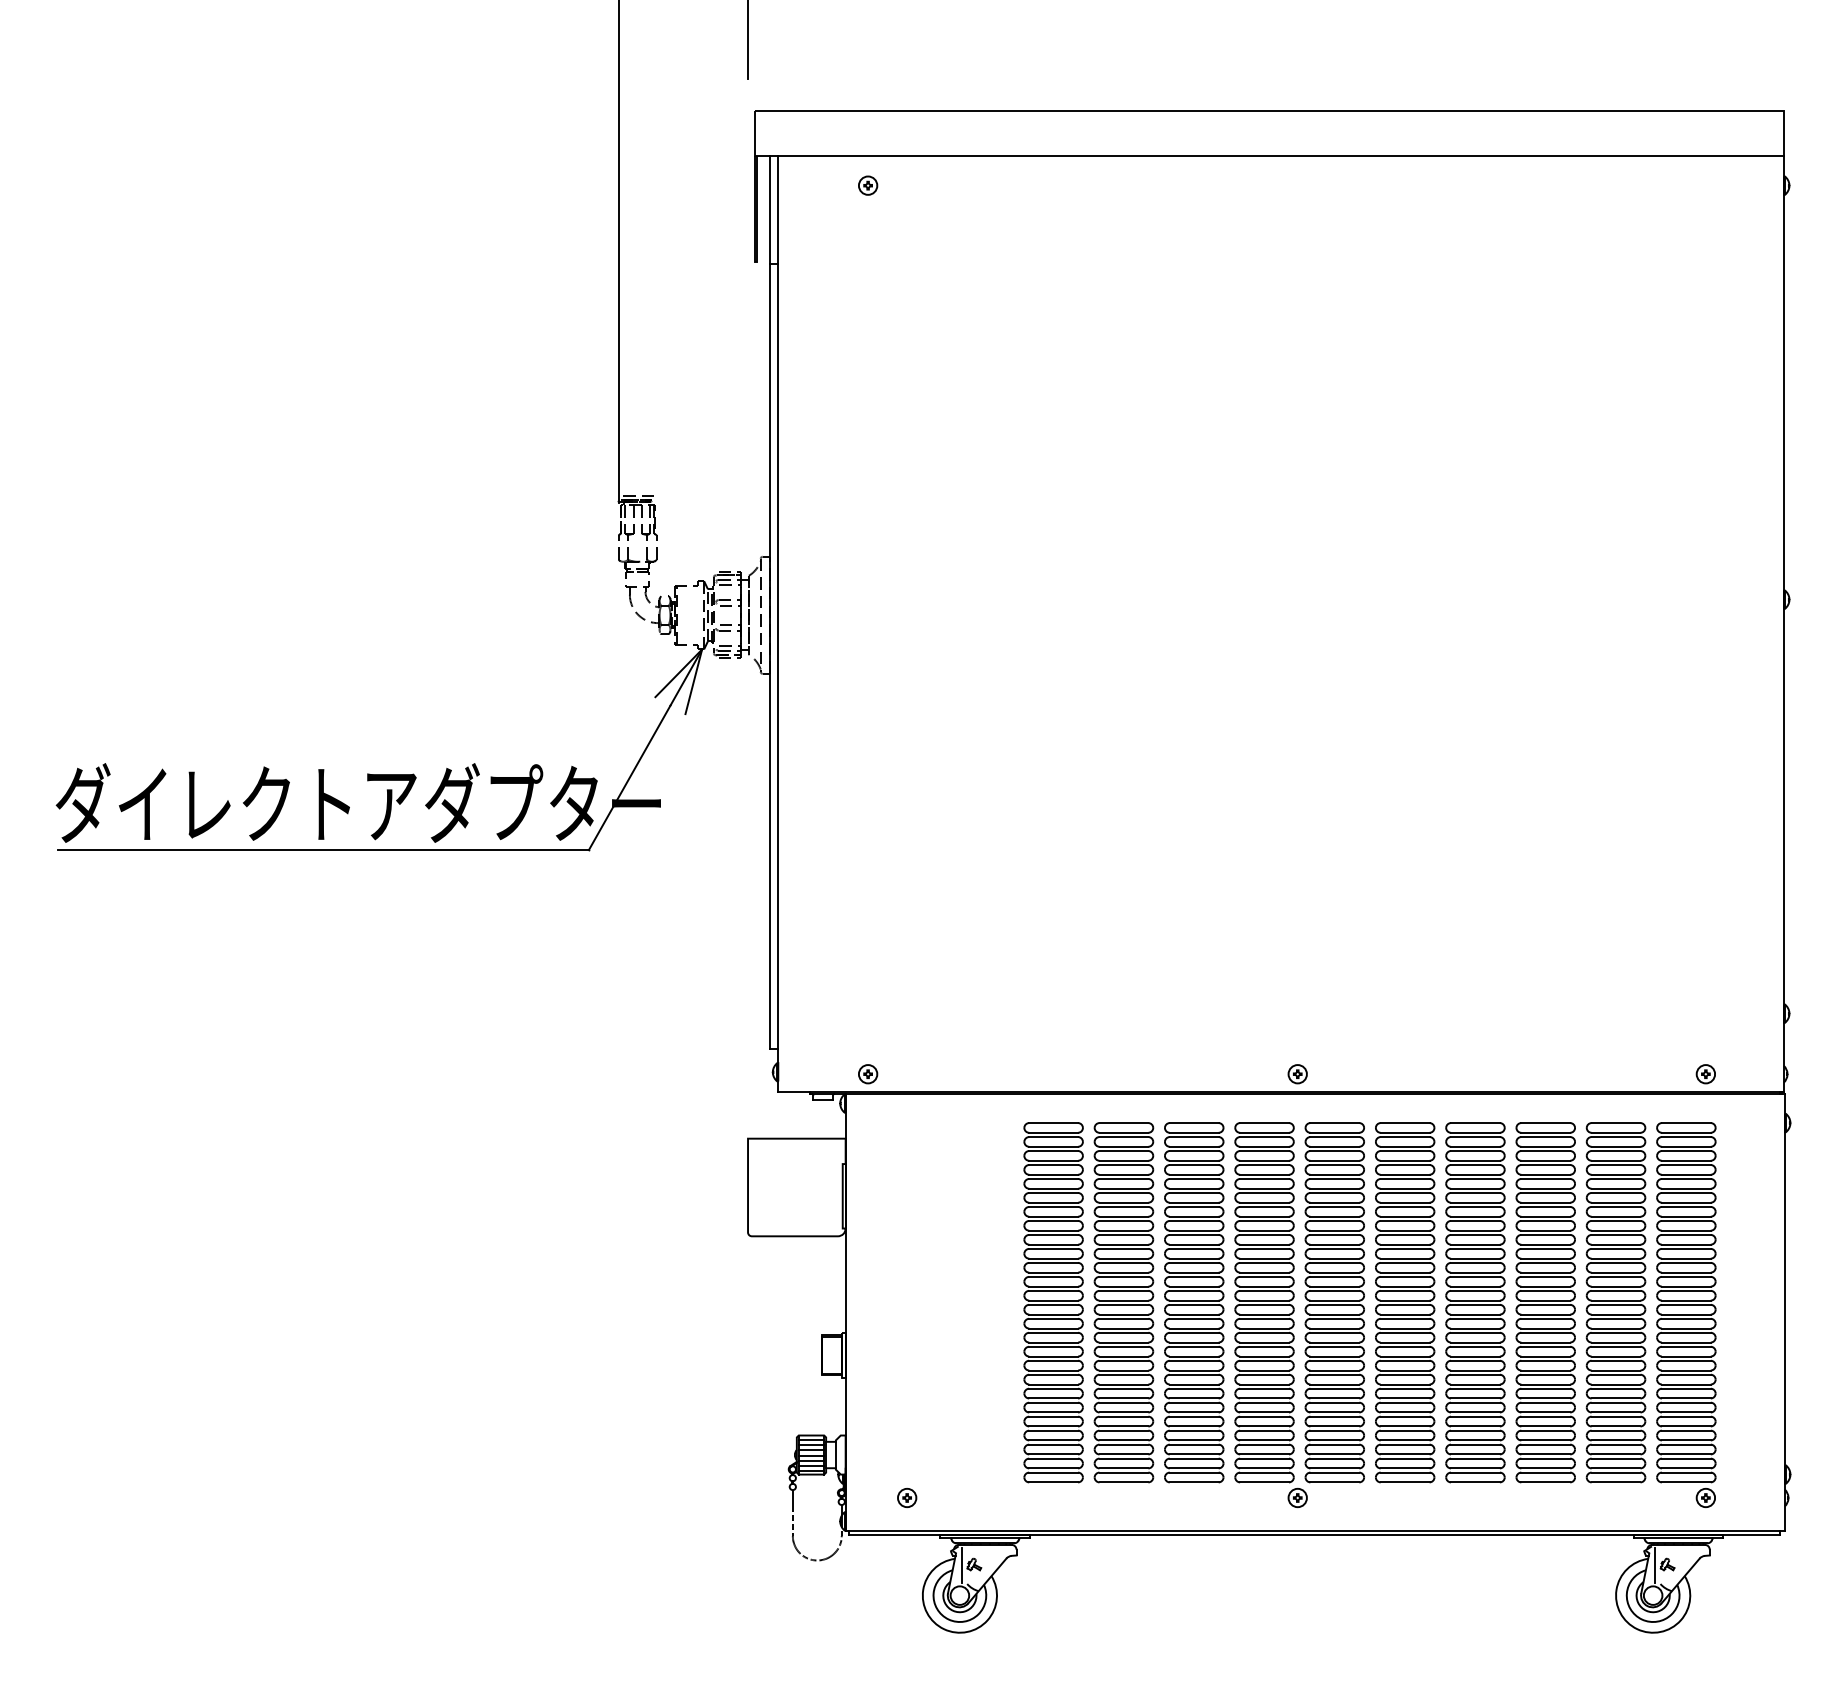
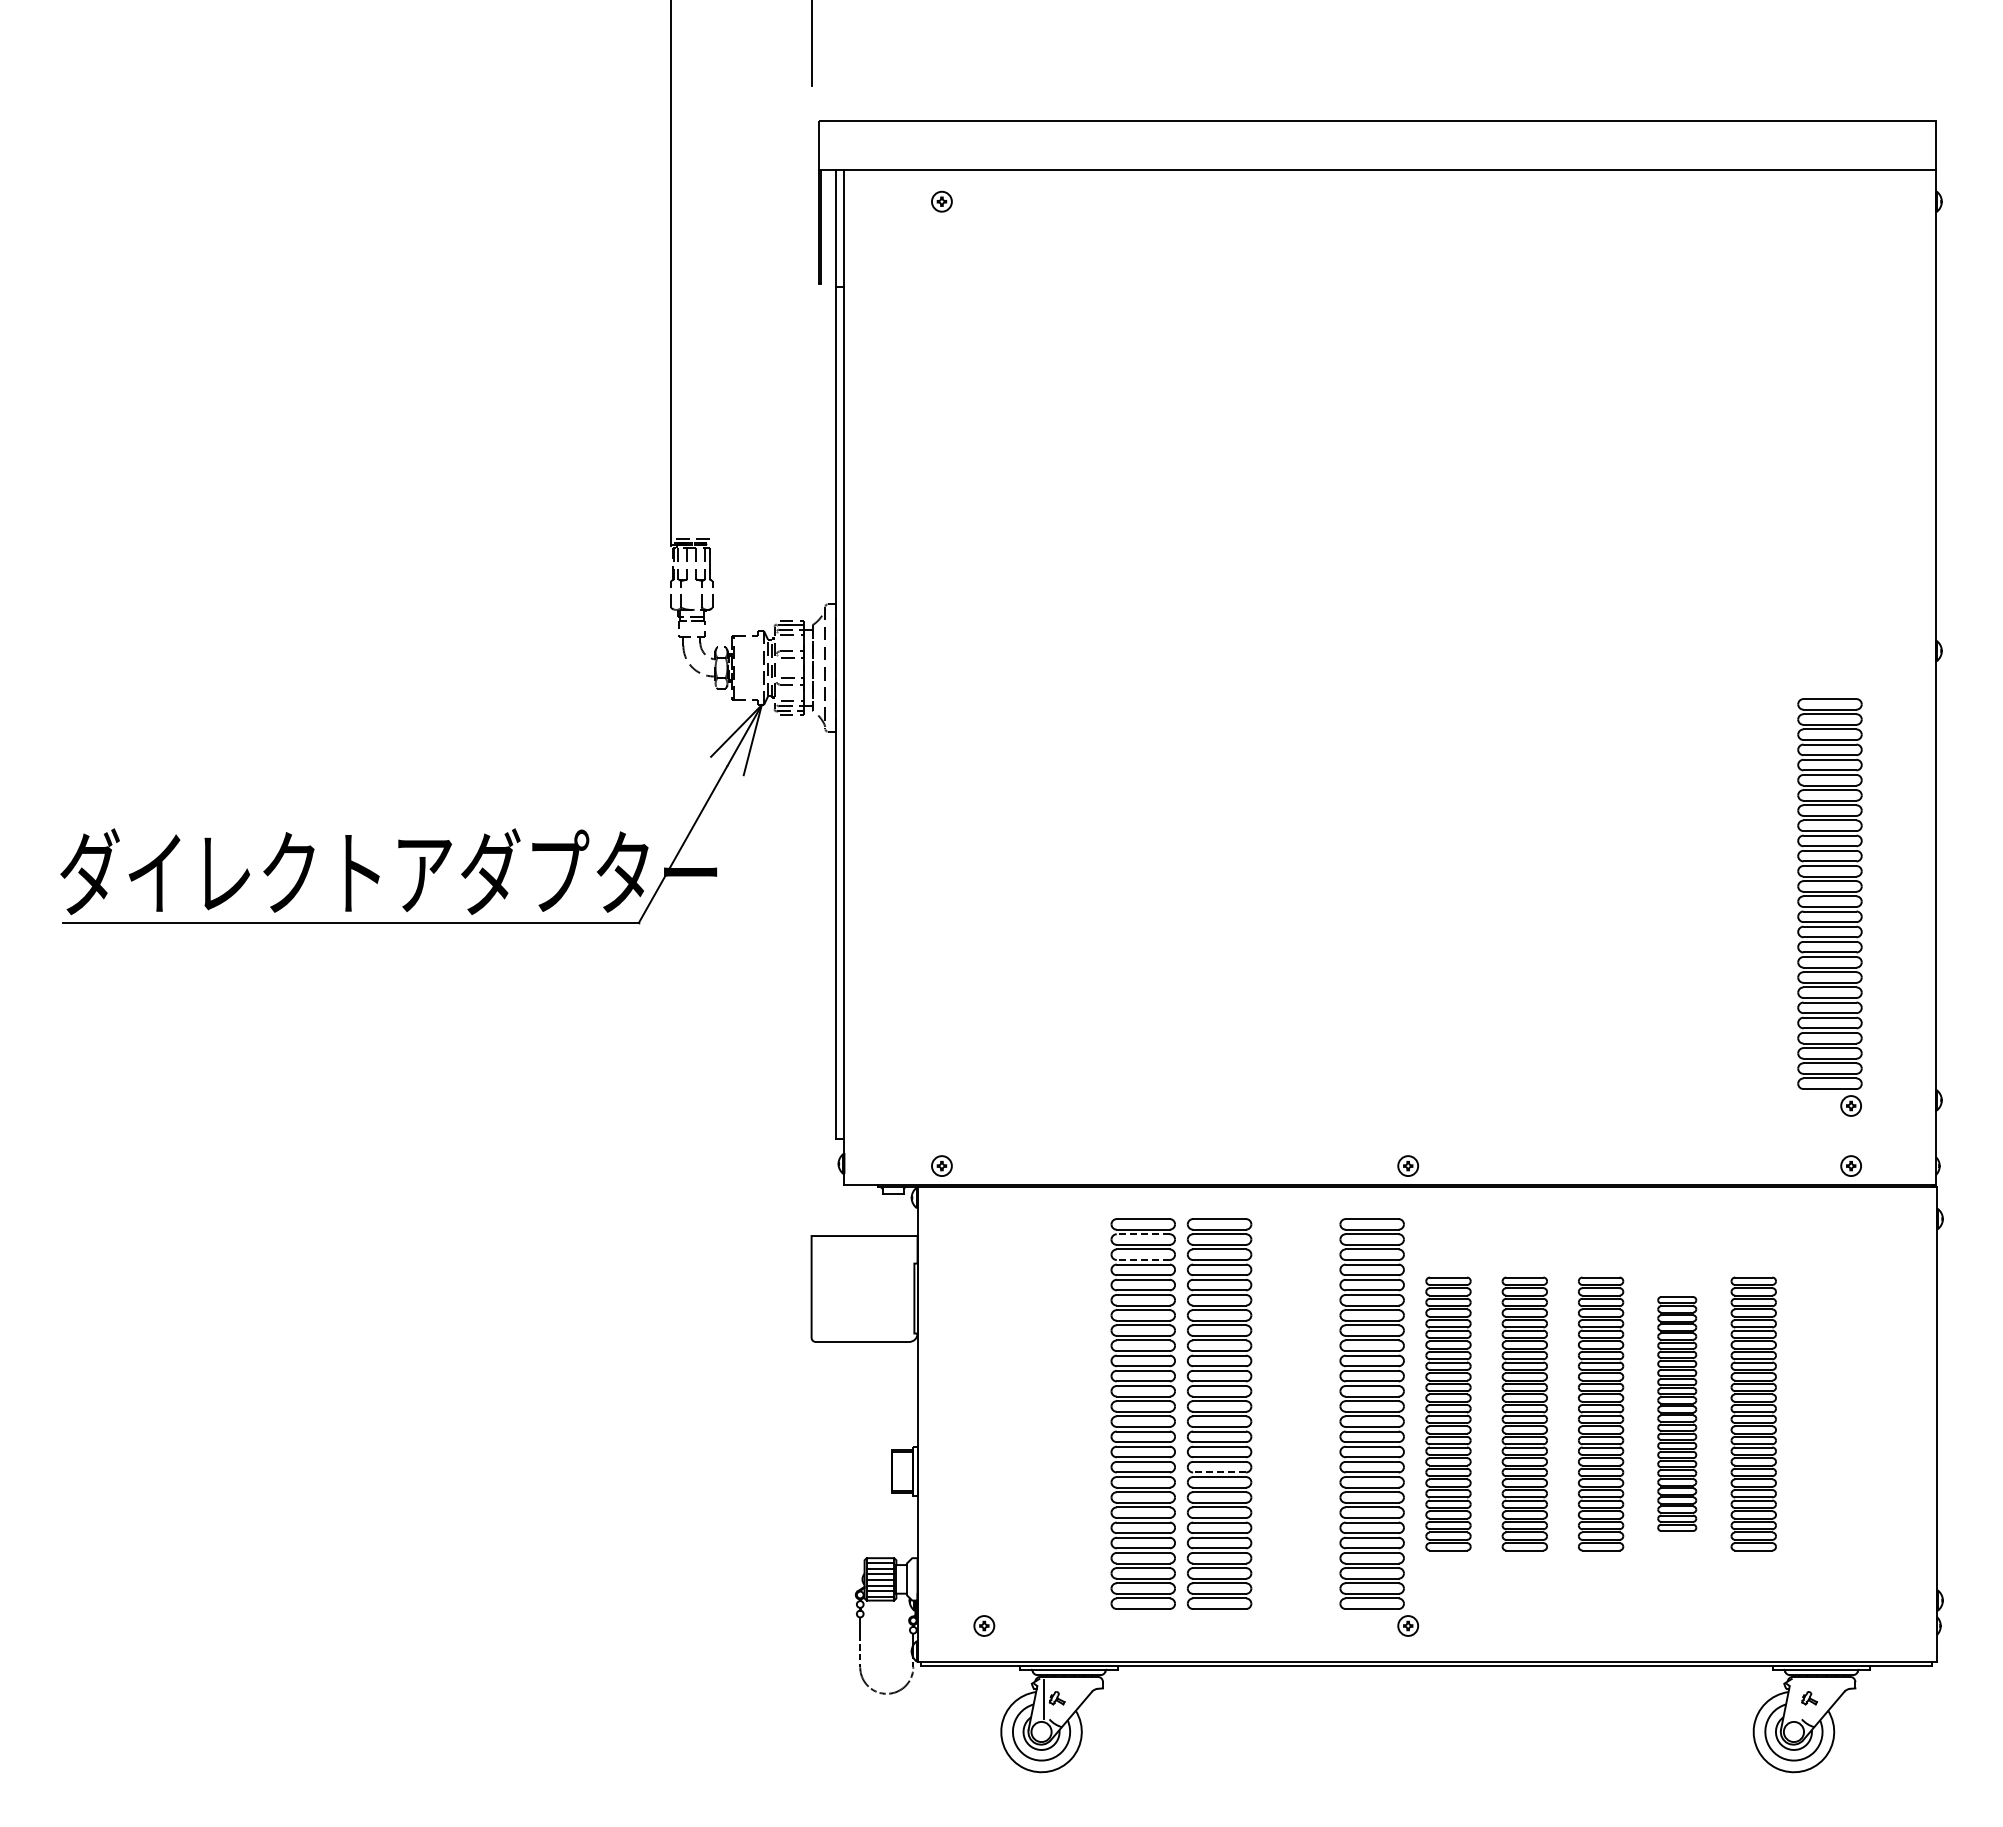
line: (1052, 1137) -> (1142, 1234), solid -> dashed
line: (1052, 1161) -> (1142, 1260), solid -> dashed
part: (1193, 1302) -> (1295, 1413), removed
part: (1334, 1302) -> (1448, 1413), size x0.7
part: (1404, 1302) -> (1524, 1413), size x0.7
part: (1474, 1302) -> (1600, 1413), size x0.7
part: (1544, 1302) -> (1676, 1413), size x0.6
part: (1615, 1302) -> (1753, 1413), size x0.7
part: (1685, 1315) -> (1829, 907), moved
line: (1123, 1356) -> (1219, 1472), solid -> dashed
line: (1655, 1565) -> (1796, 1699), removed

